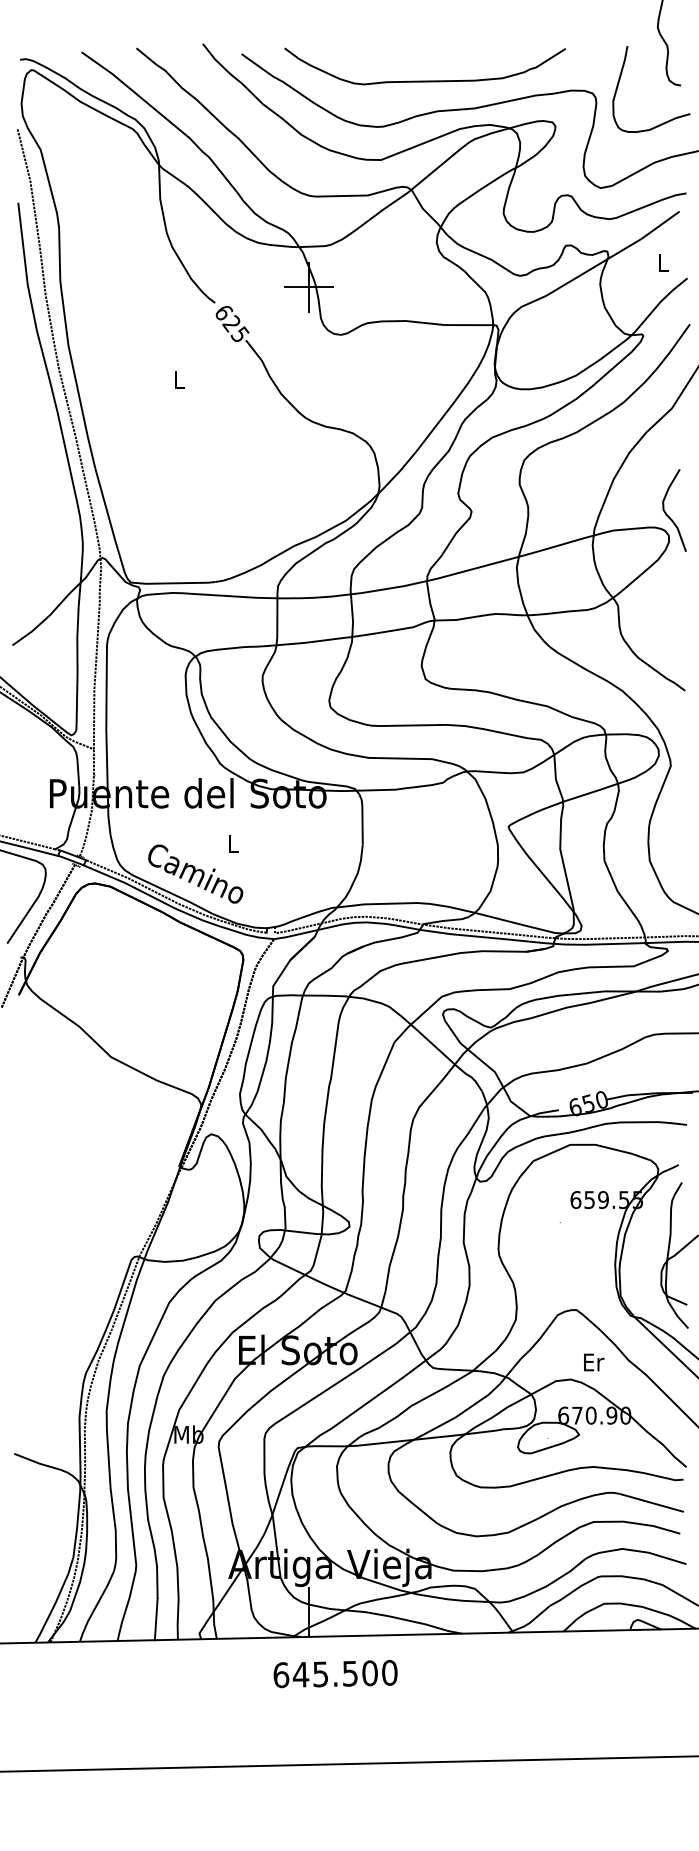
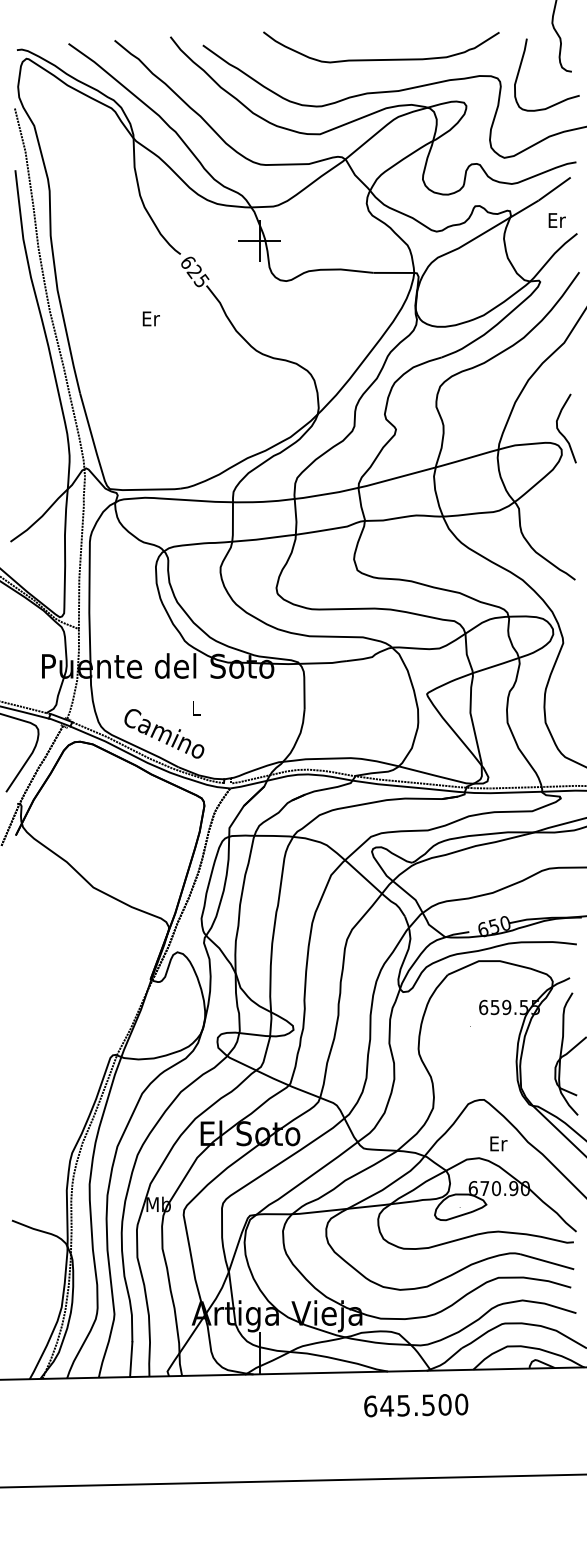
curve: (425, 80) -> (381, 59), moved
text: (663, 262) -> (557, 220), L -> Er
text: (180, 379) -> (151, 318), L -> Er
text: (335, 1674) -> (416, 1405), moved

